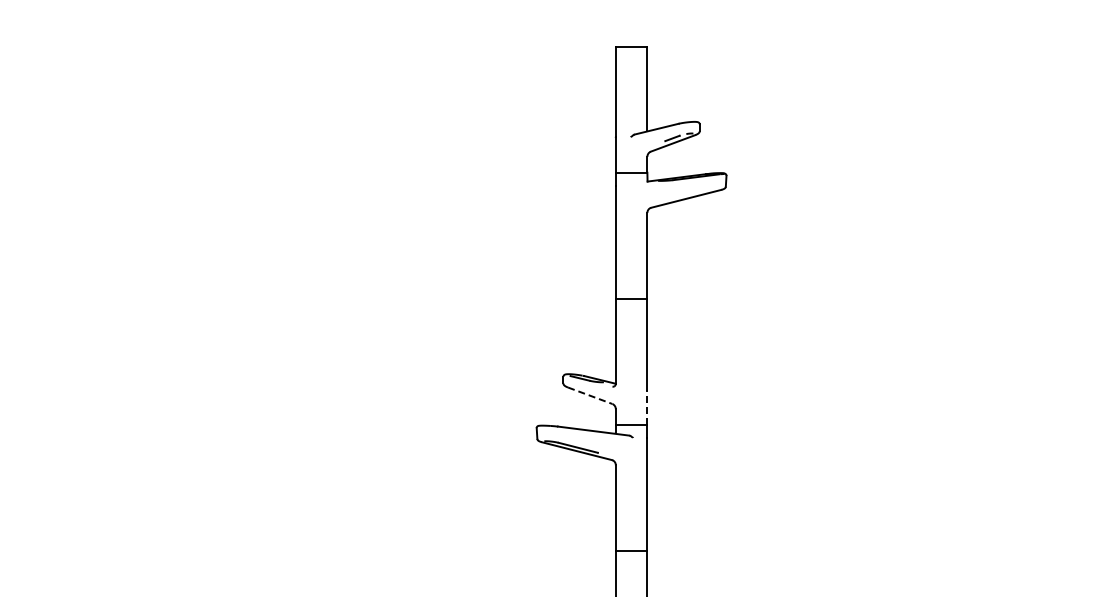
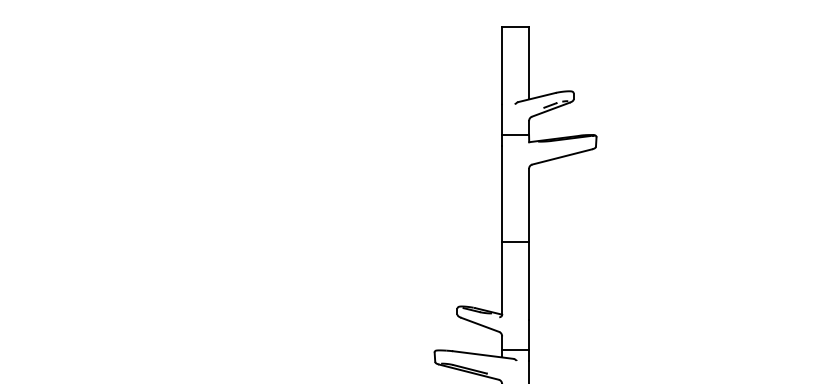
line: (590, 395) -> (480, 324), dashed -> solid
line: (647, 407) -> (529, 334), dashed -> solid

